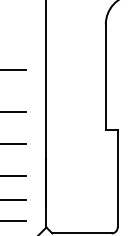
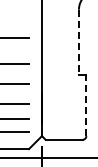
line: (105, 77) -> (78, 42), solid -> dashed
line: (117, 178) -> (86, 105), solid -> dashed

